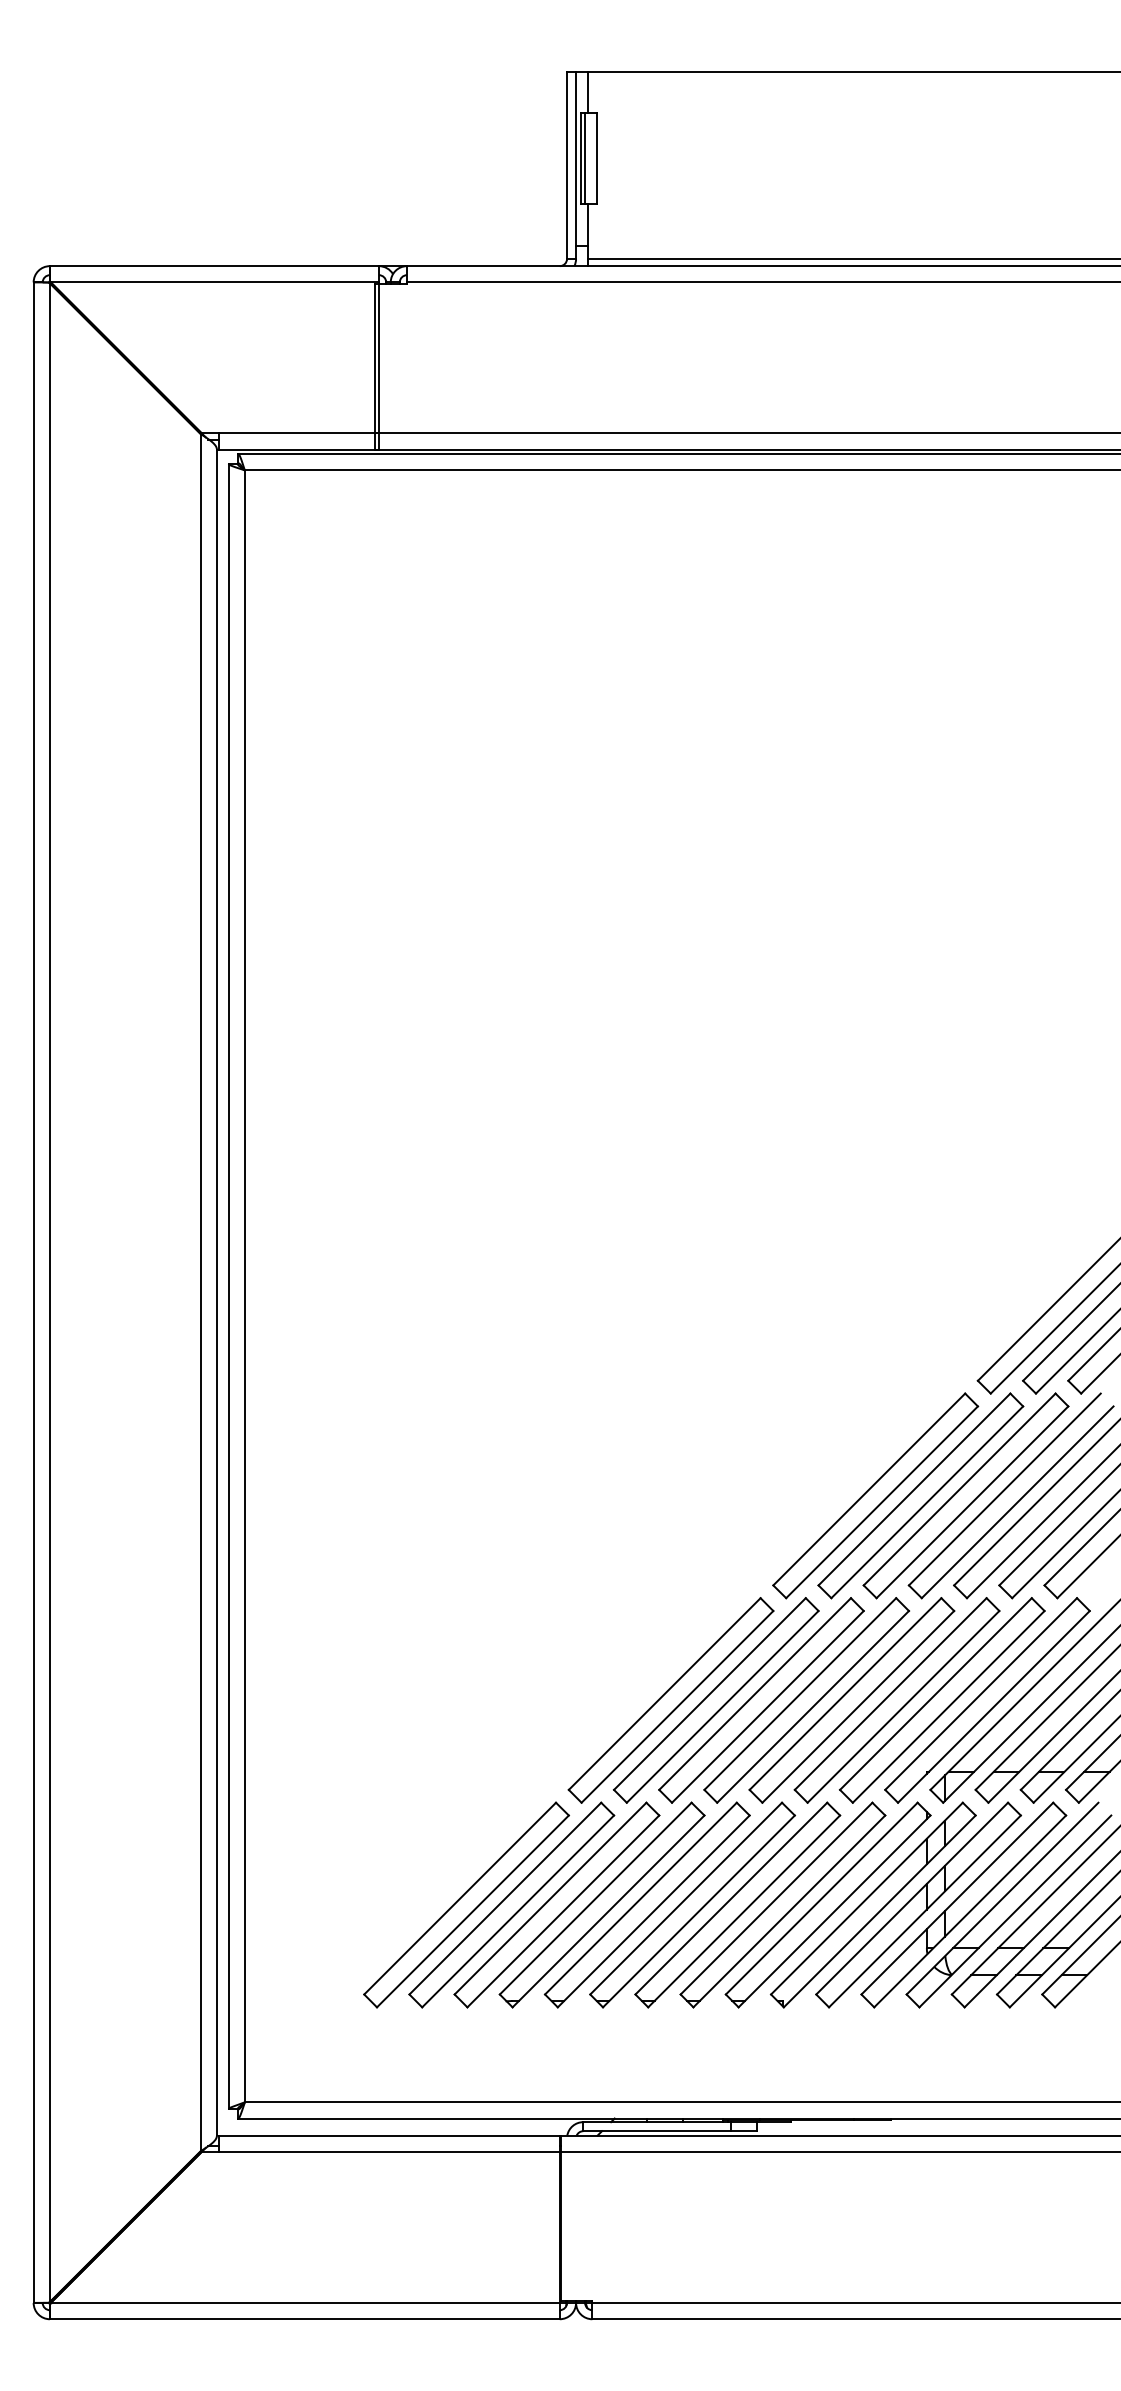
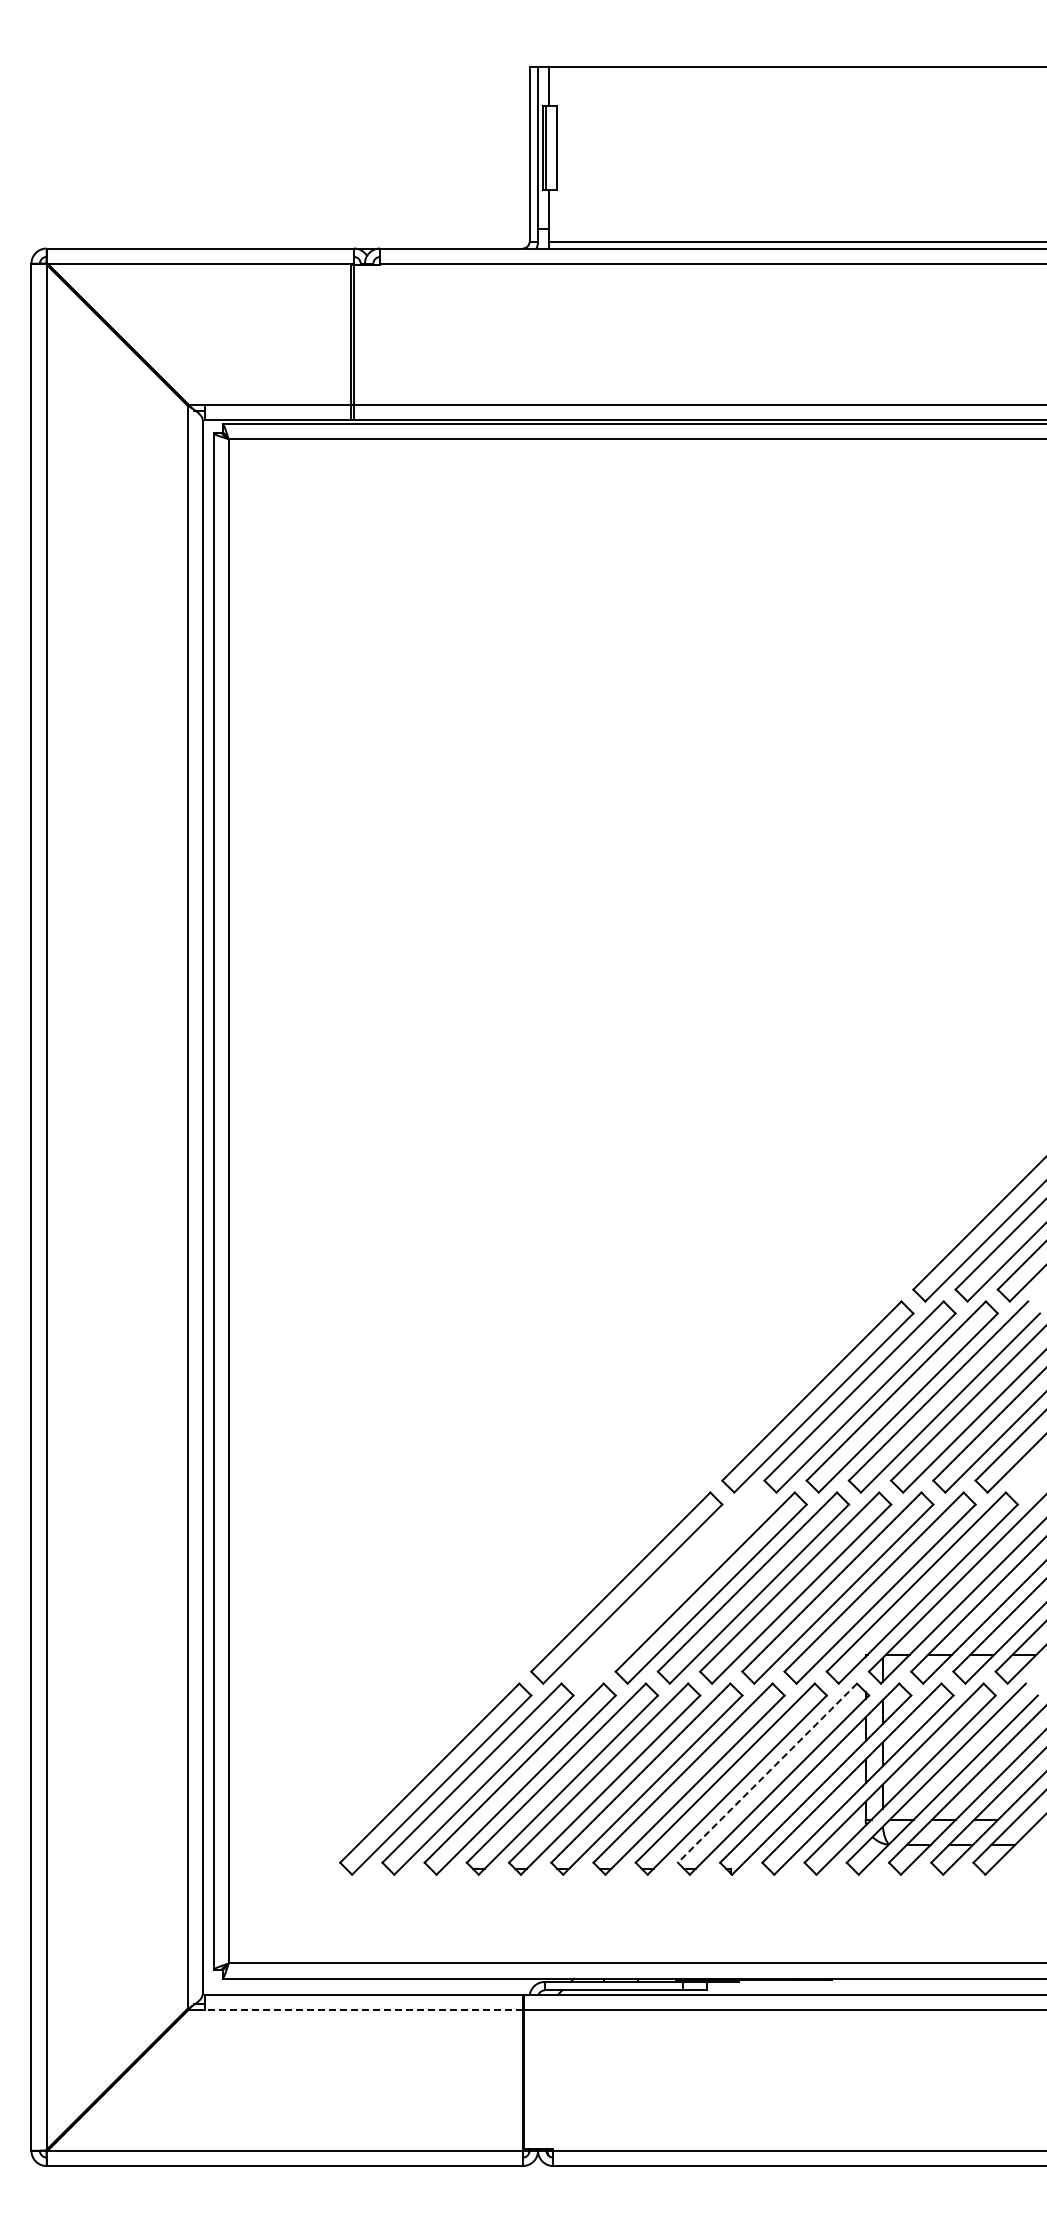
part: (715, 1699) -> (668, 1587), removed
line: (821, 1898) -> (767, 1773), solid -> dashed
line: (389, 2151) -> (363, 2009), solid -> dashed

